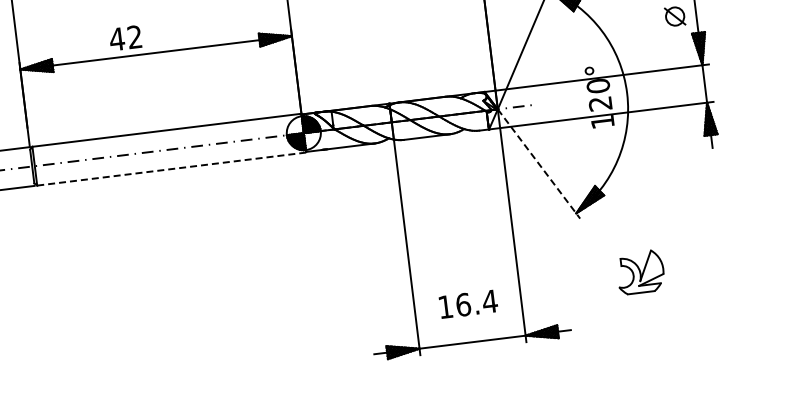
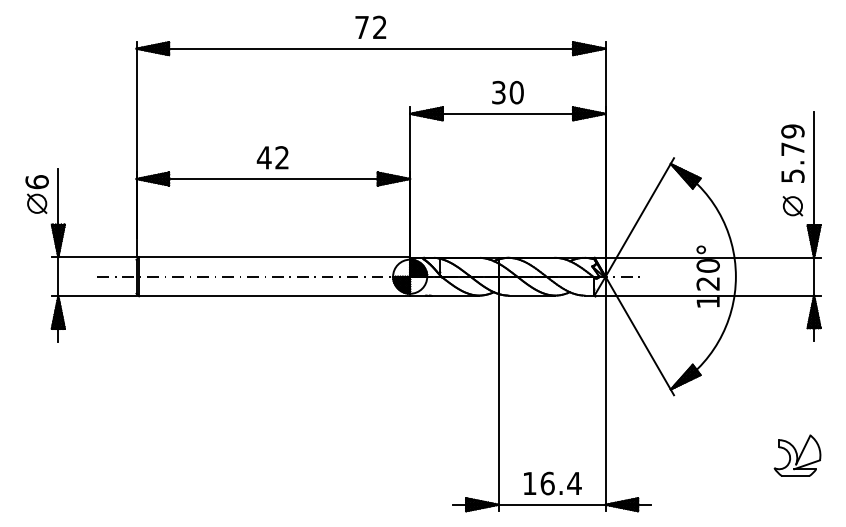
text: (125, 38) -> (272, 157), moved
line: (539, 164) -> (640, 336), dashed -> solid
line: (171, 169) -> (274, 296), dashed -> solid
part: (640, 271) -> (797, 455), moved
text: (468, 304) -> (552, 483), moved

